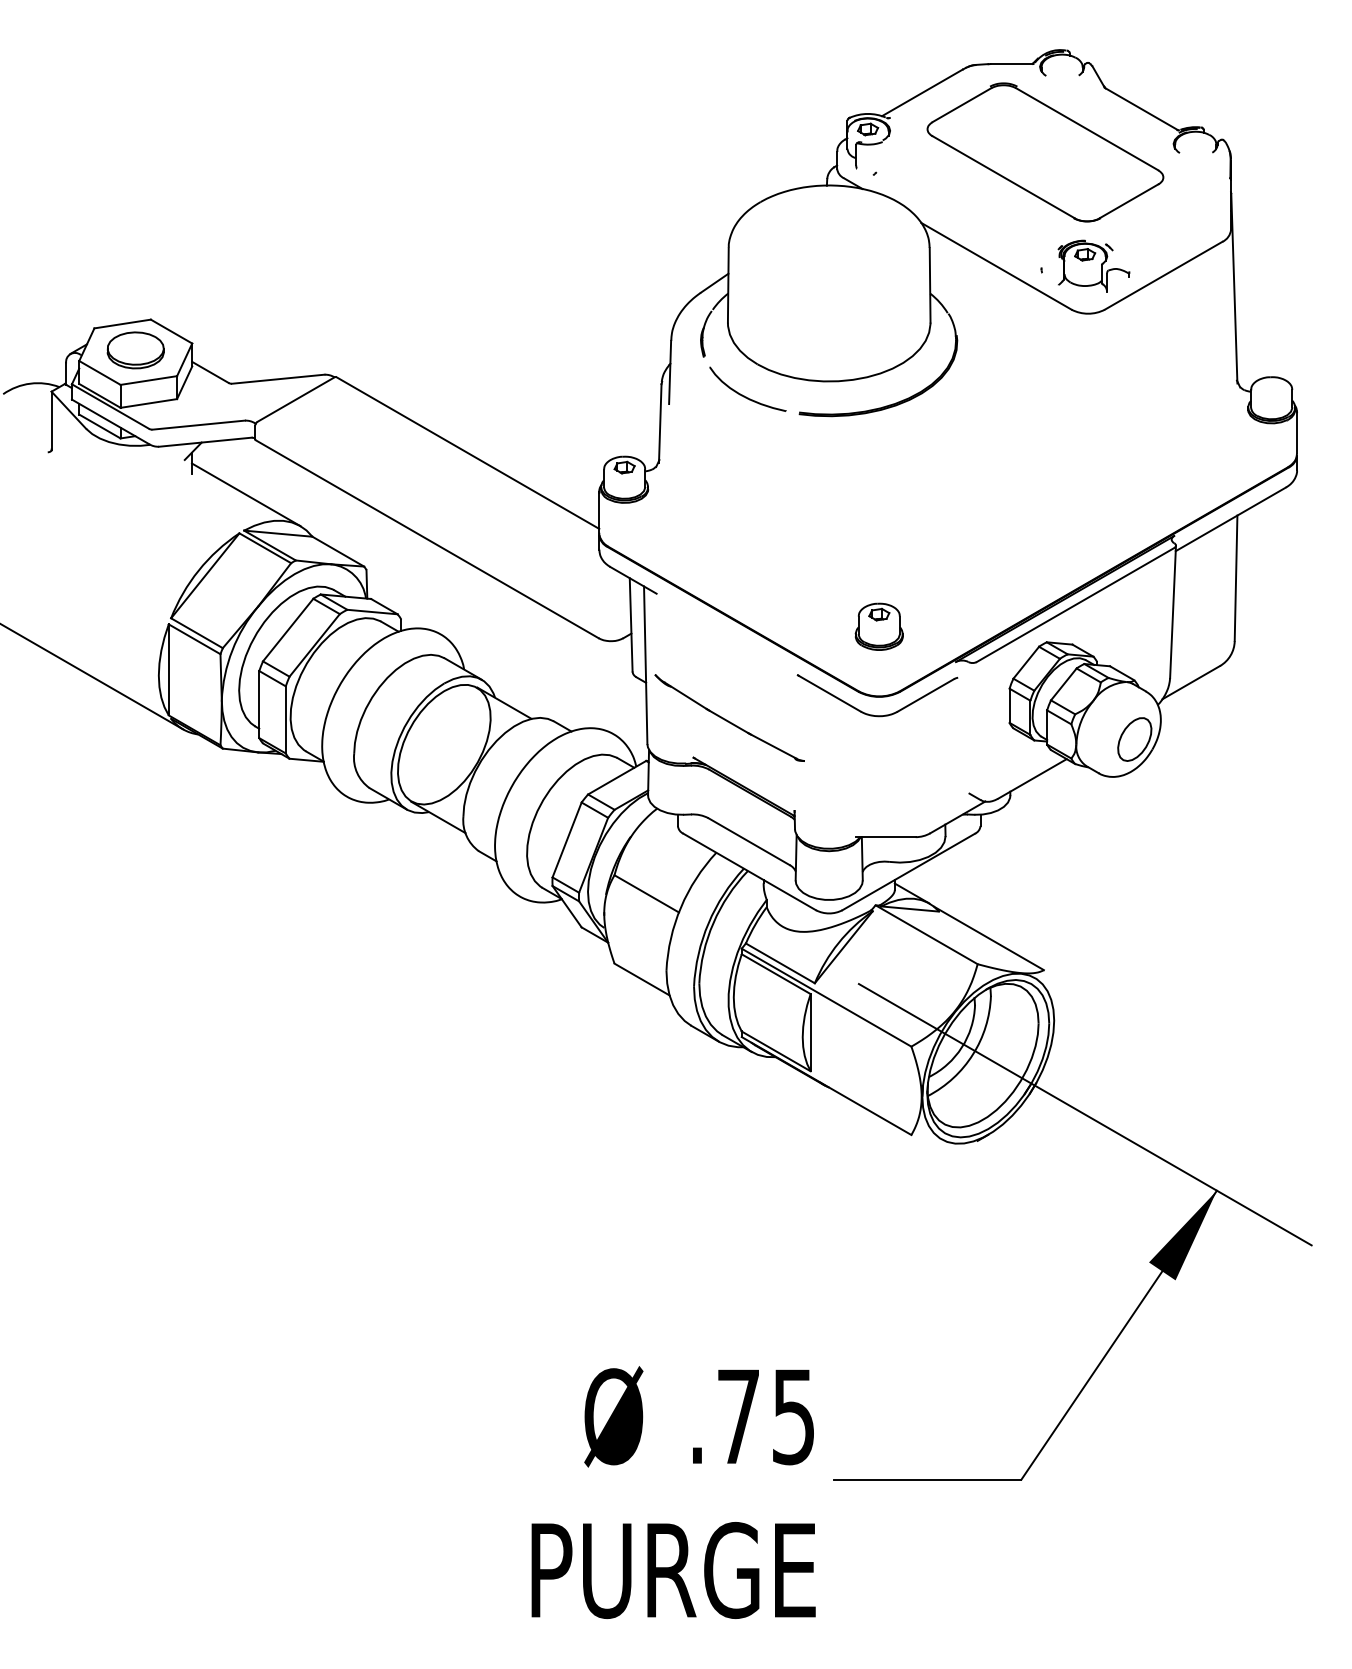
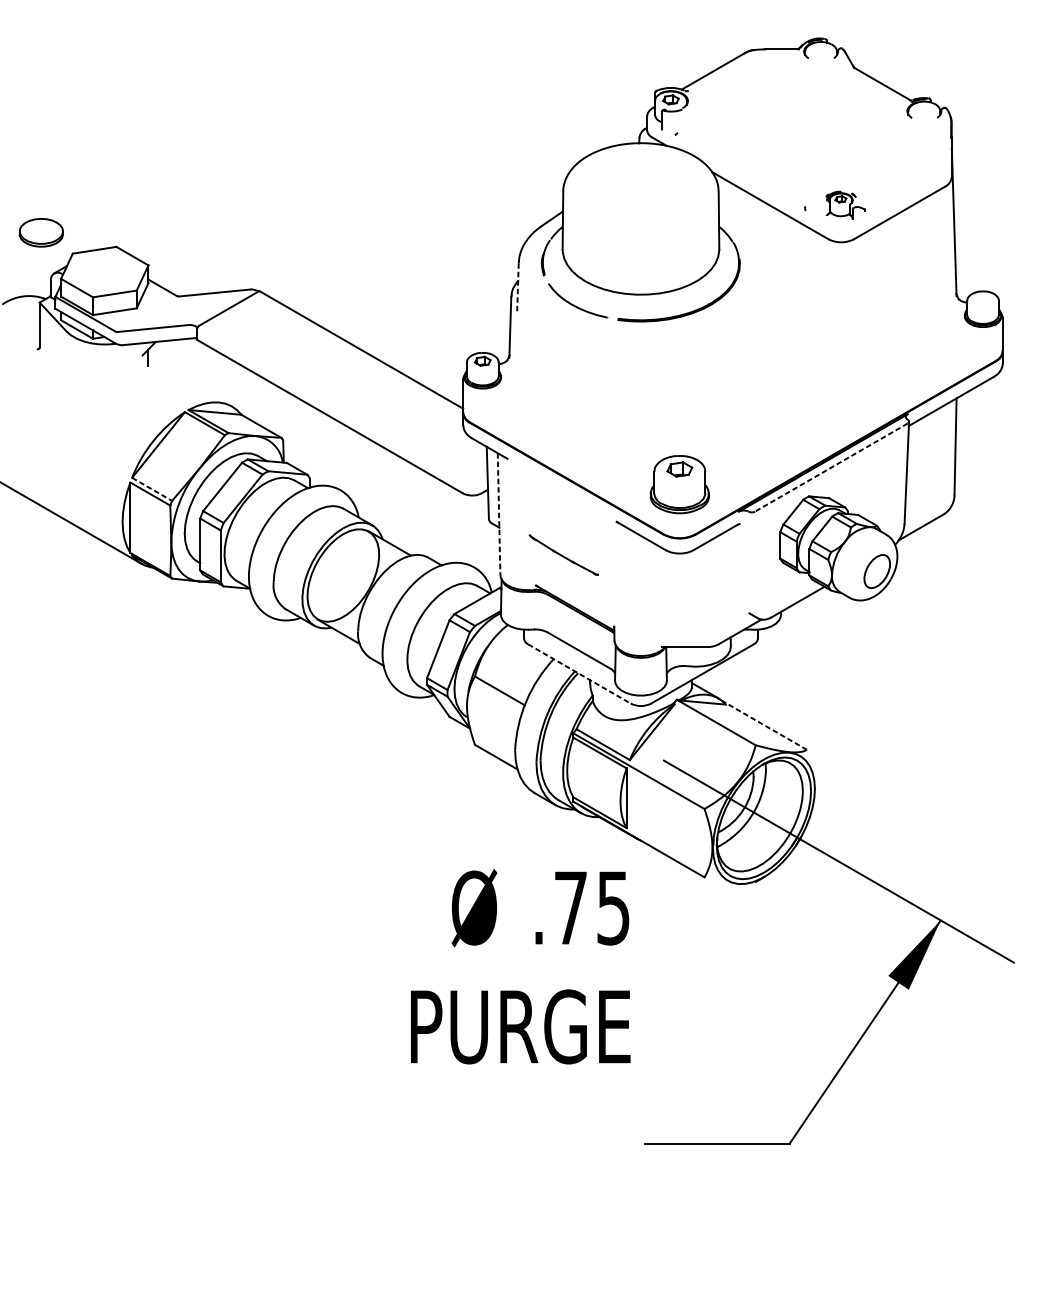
part: (1045, 152) -> (808, 117), removed
part: (1093, 265) -> (845, 205), size x0.7
part: (135, 350) -> (41, 232), moved
line: (670, 372) -> (518, 287), solid -> dashed
line: (246, 494) -> (190, 382), removed
line: (1075, 605) -> (831, 467), solid -> dashed
part: (878, 626) -> (679, 484), size x1.6
line: (196, 633) -> (151, 489), solid -> dashed
line: (645, 665) -> (498, 514), solid -> dashed
part: (729, 717) -> (563, 554), size x0.6
line: (749, 871) -> (579, 673), solid -> dashed
line: (988, 938) -> (764, 725), solid -> dashed
text: (673, 1492) -> (520, 966), moved

